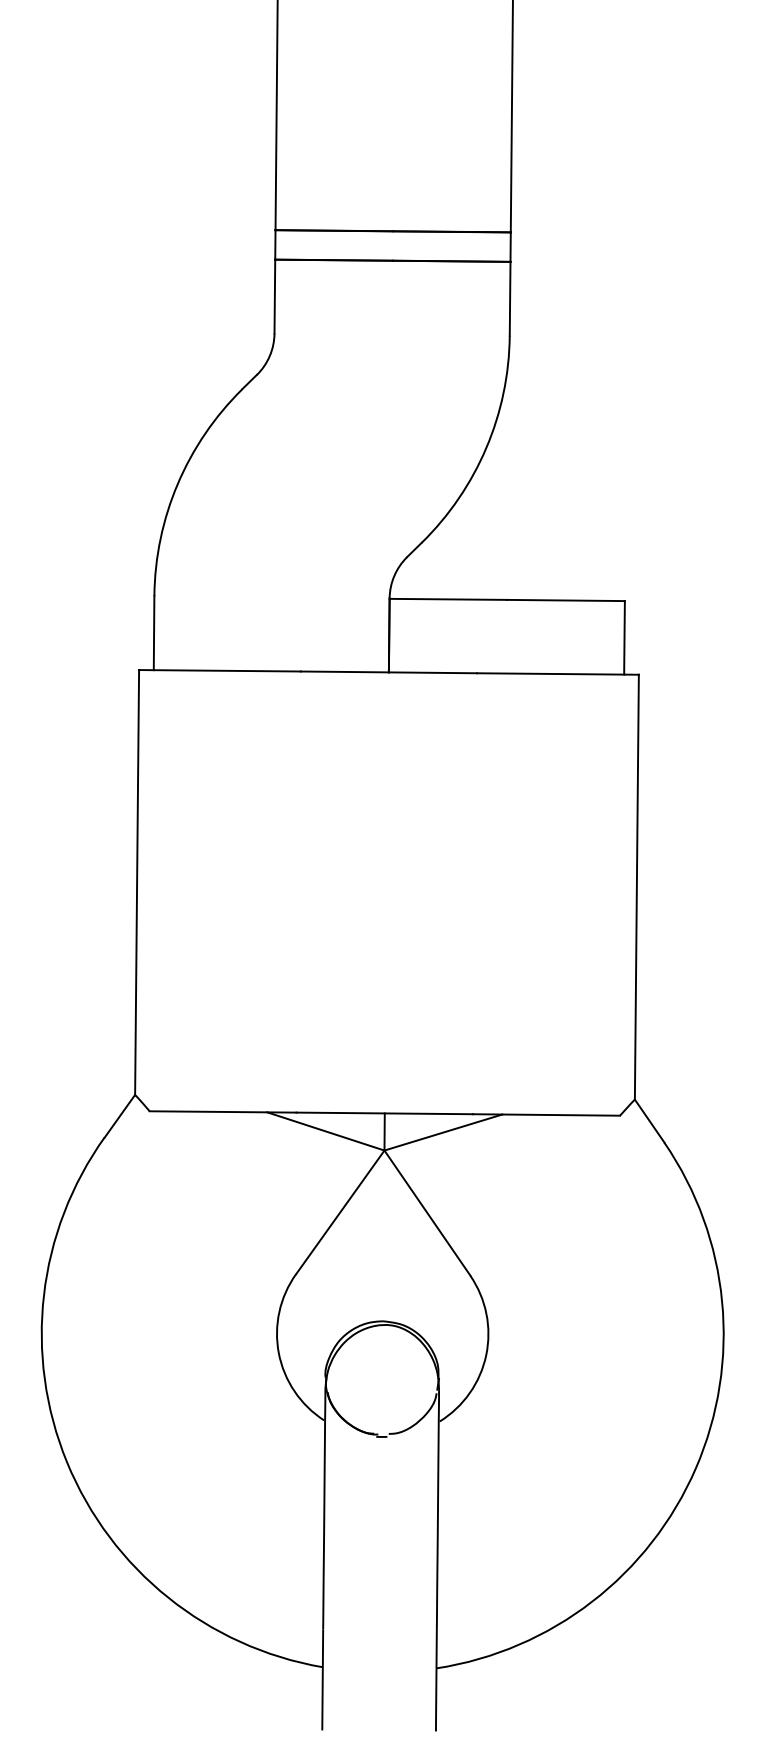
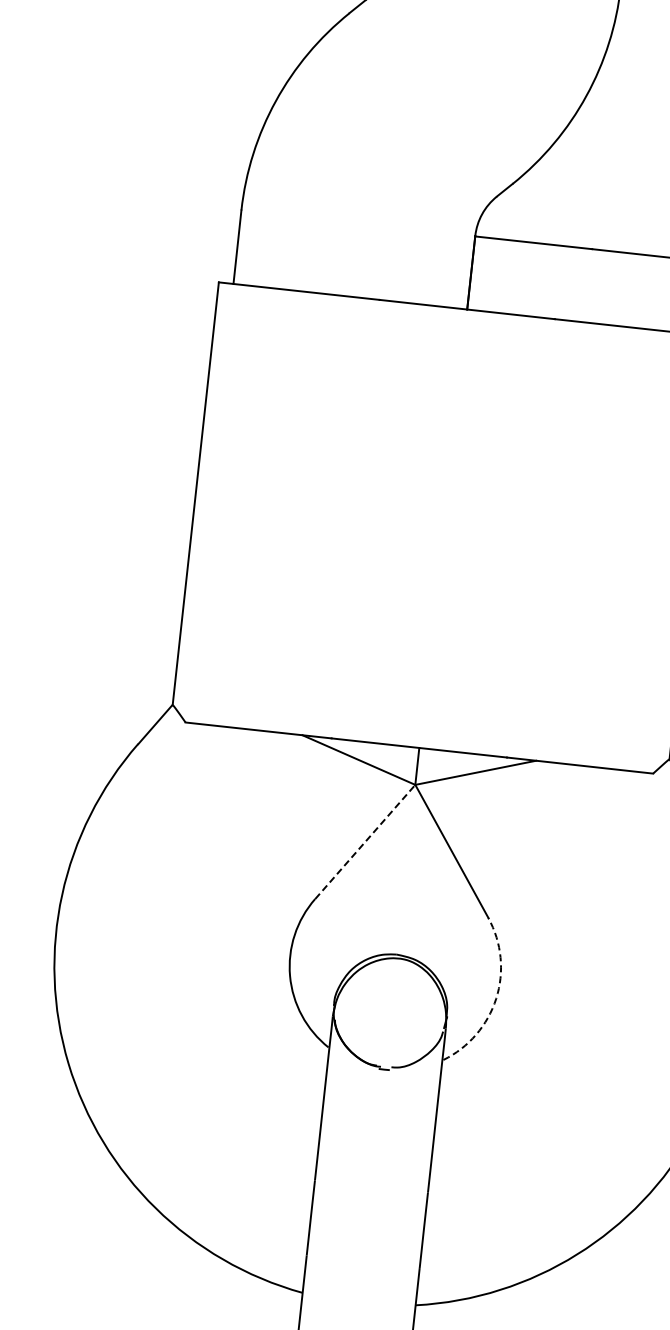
line: (340, 1212) -> (365, 842), solid -> dashed
arc: (486, 1355) -> (496, 998), solid -> dashed

